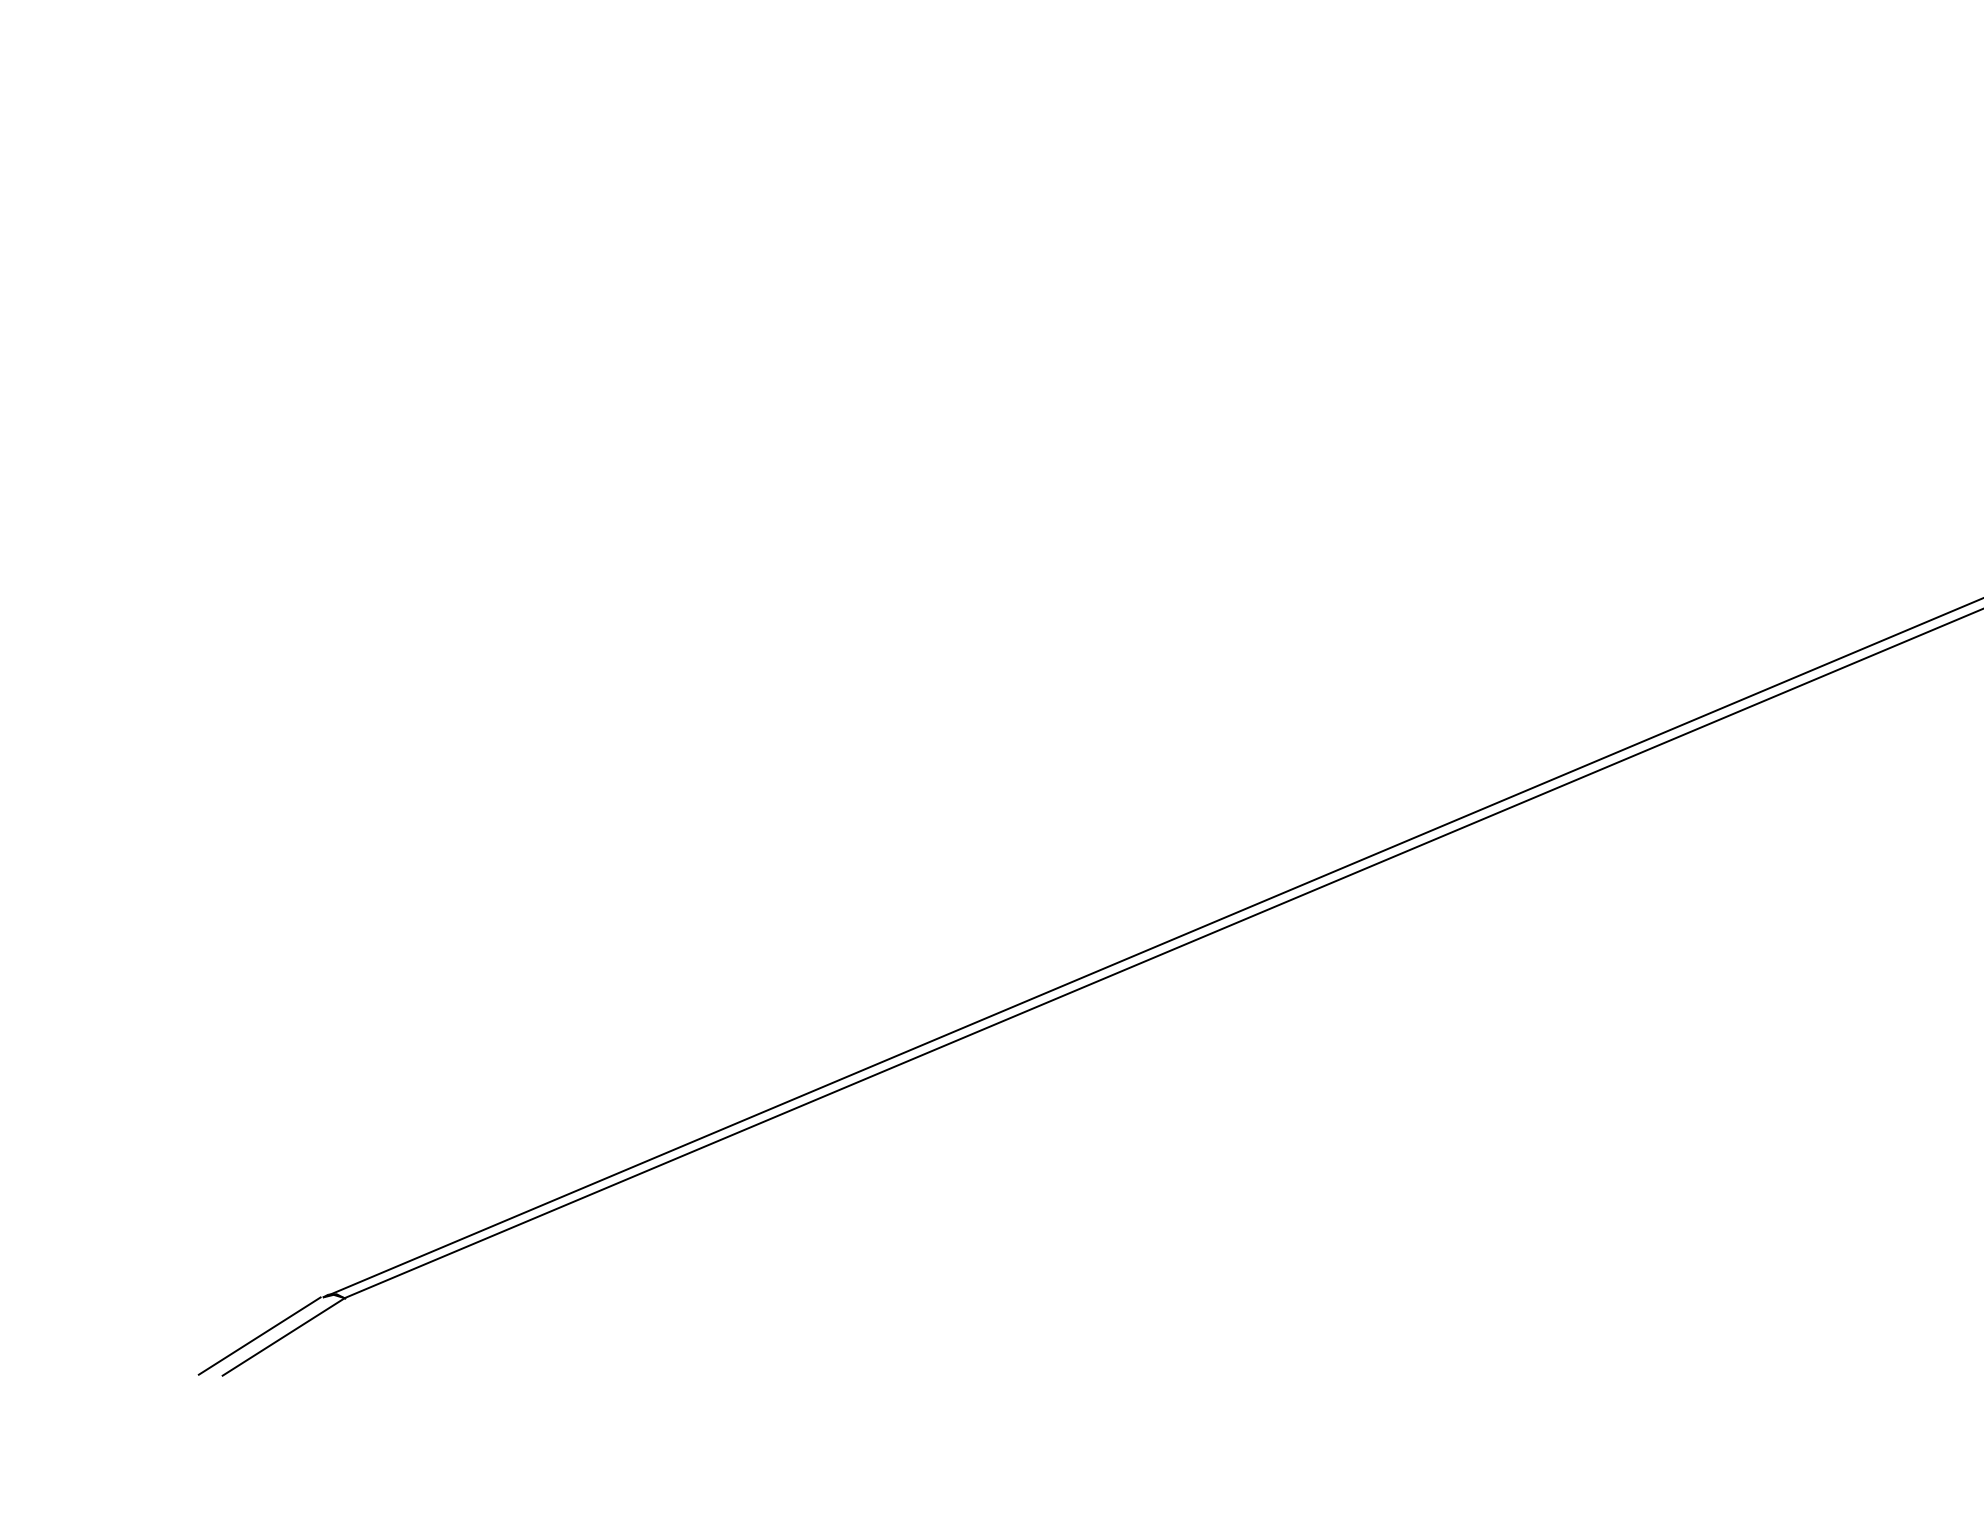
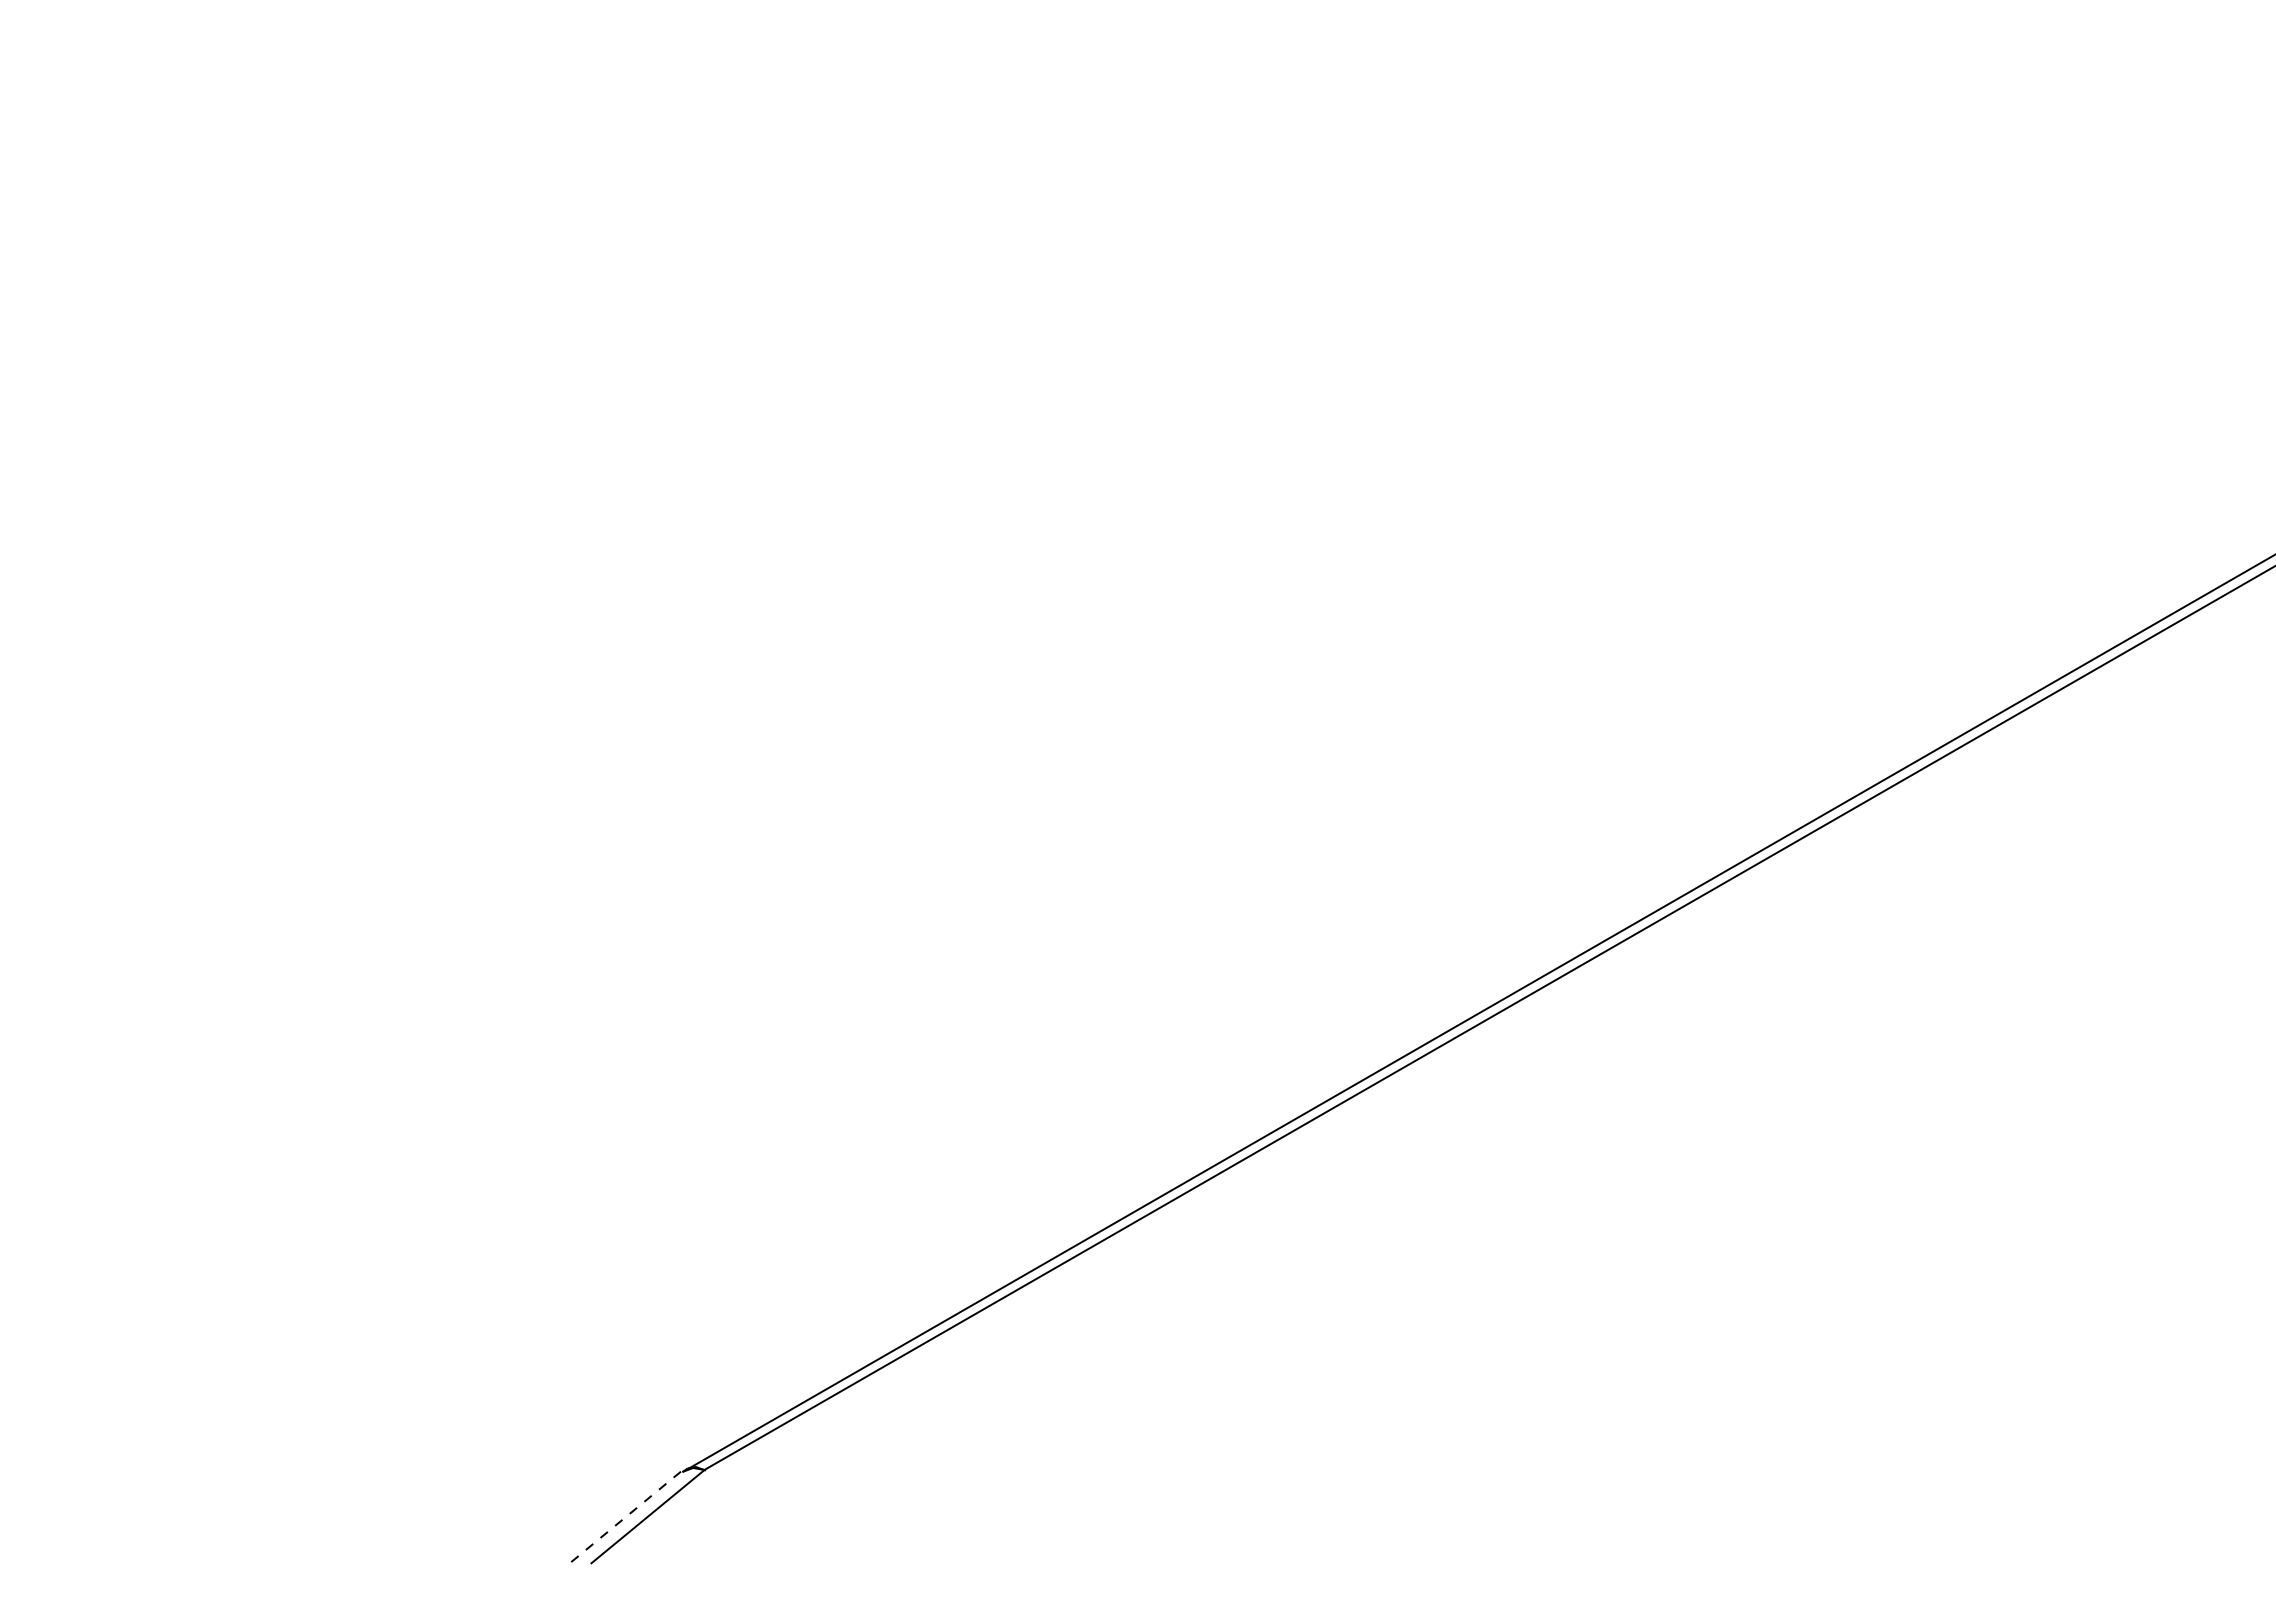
line: (259, 1336) -> (623, 1519), solid -> dashed

